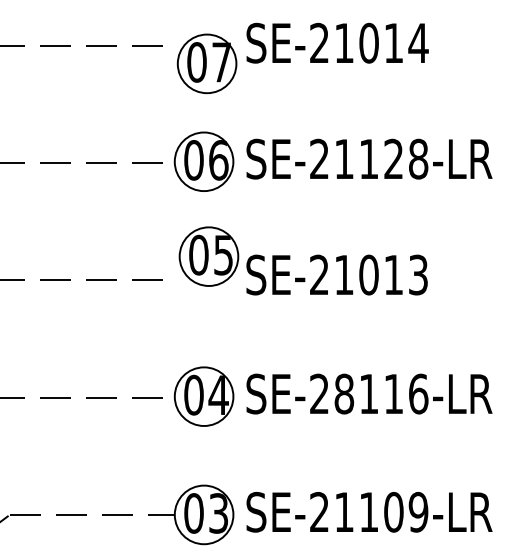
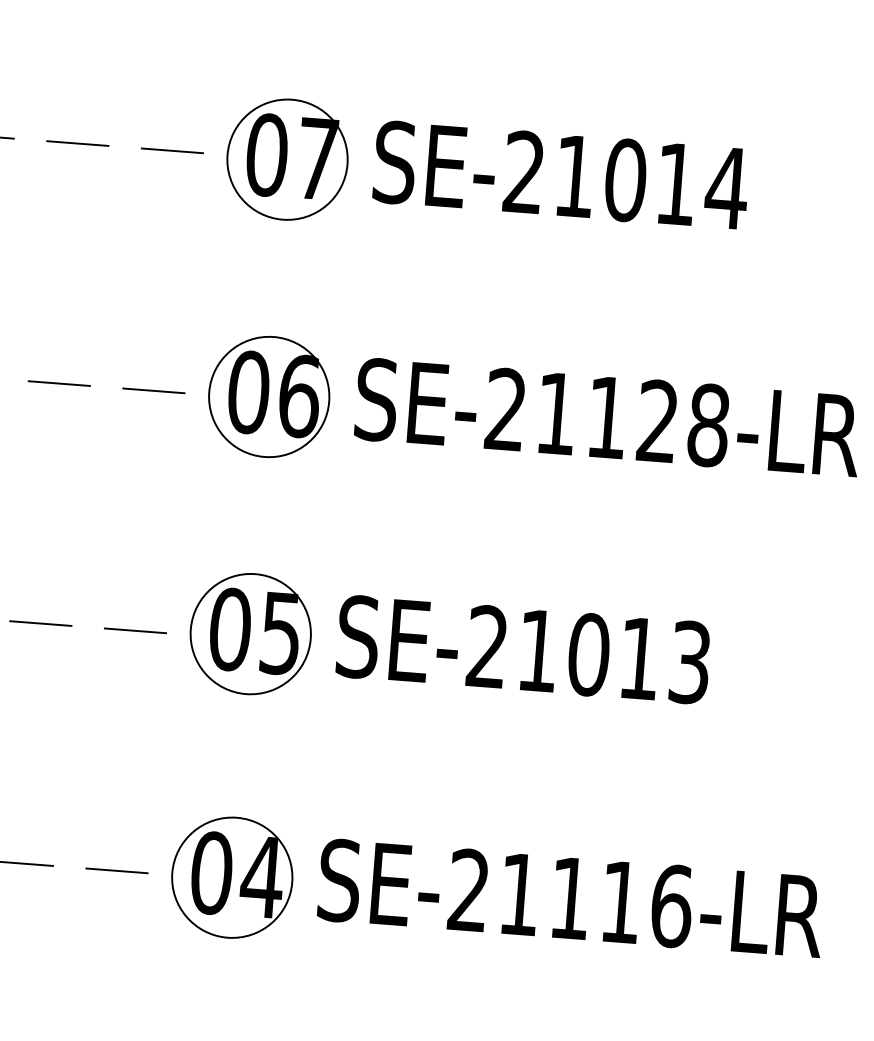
part: (206, 63) -> (286, 158), moved
part: (208, 256) -> (249, 633), moved
text: (344, 393) -> (520, 893), SE-28116-LR -> SE-21116-LR

